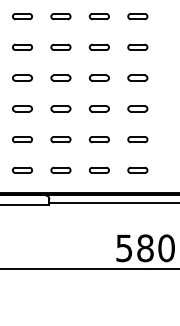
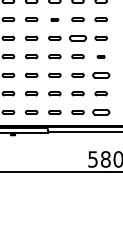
part: (60, 16) -> (54, 19), size x0.6
part: (98, 46) -> (77, 37), size x1.4
part: (136, 77) -> (100, 56), size x0.6
part: (136, 107) -> (100, 74), size x1.4
part: (136, 170) -> (100, 112), size x1.4

